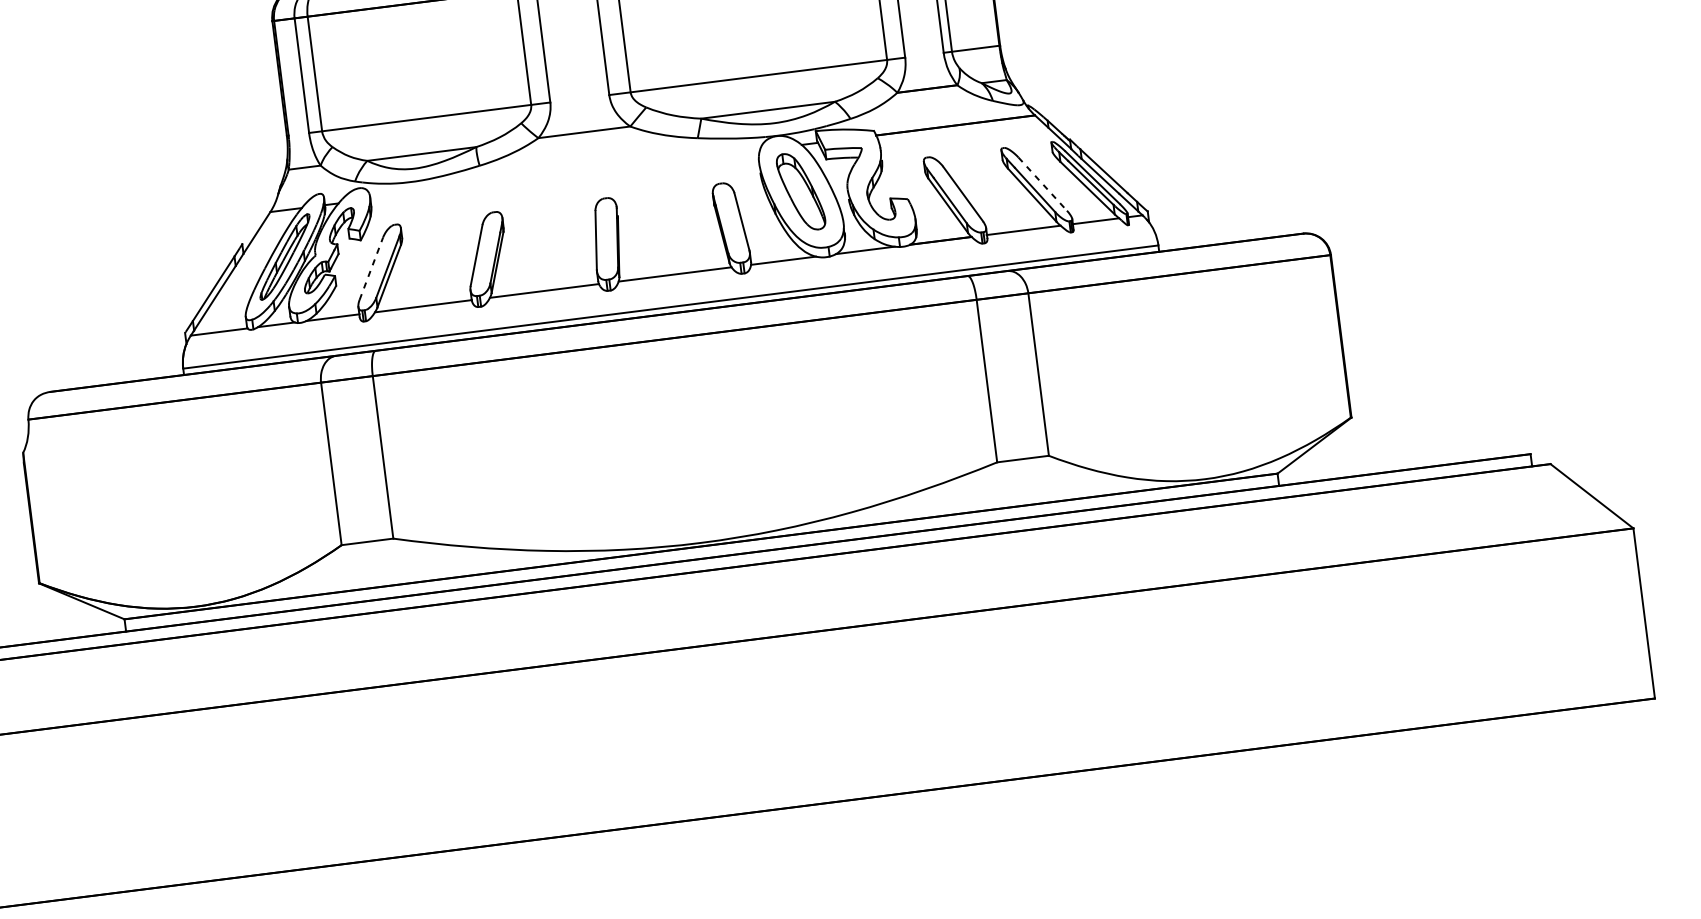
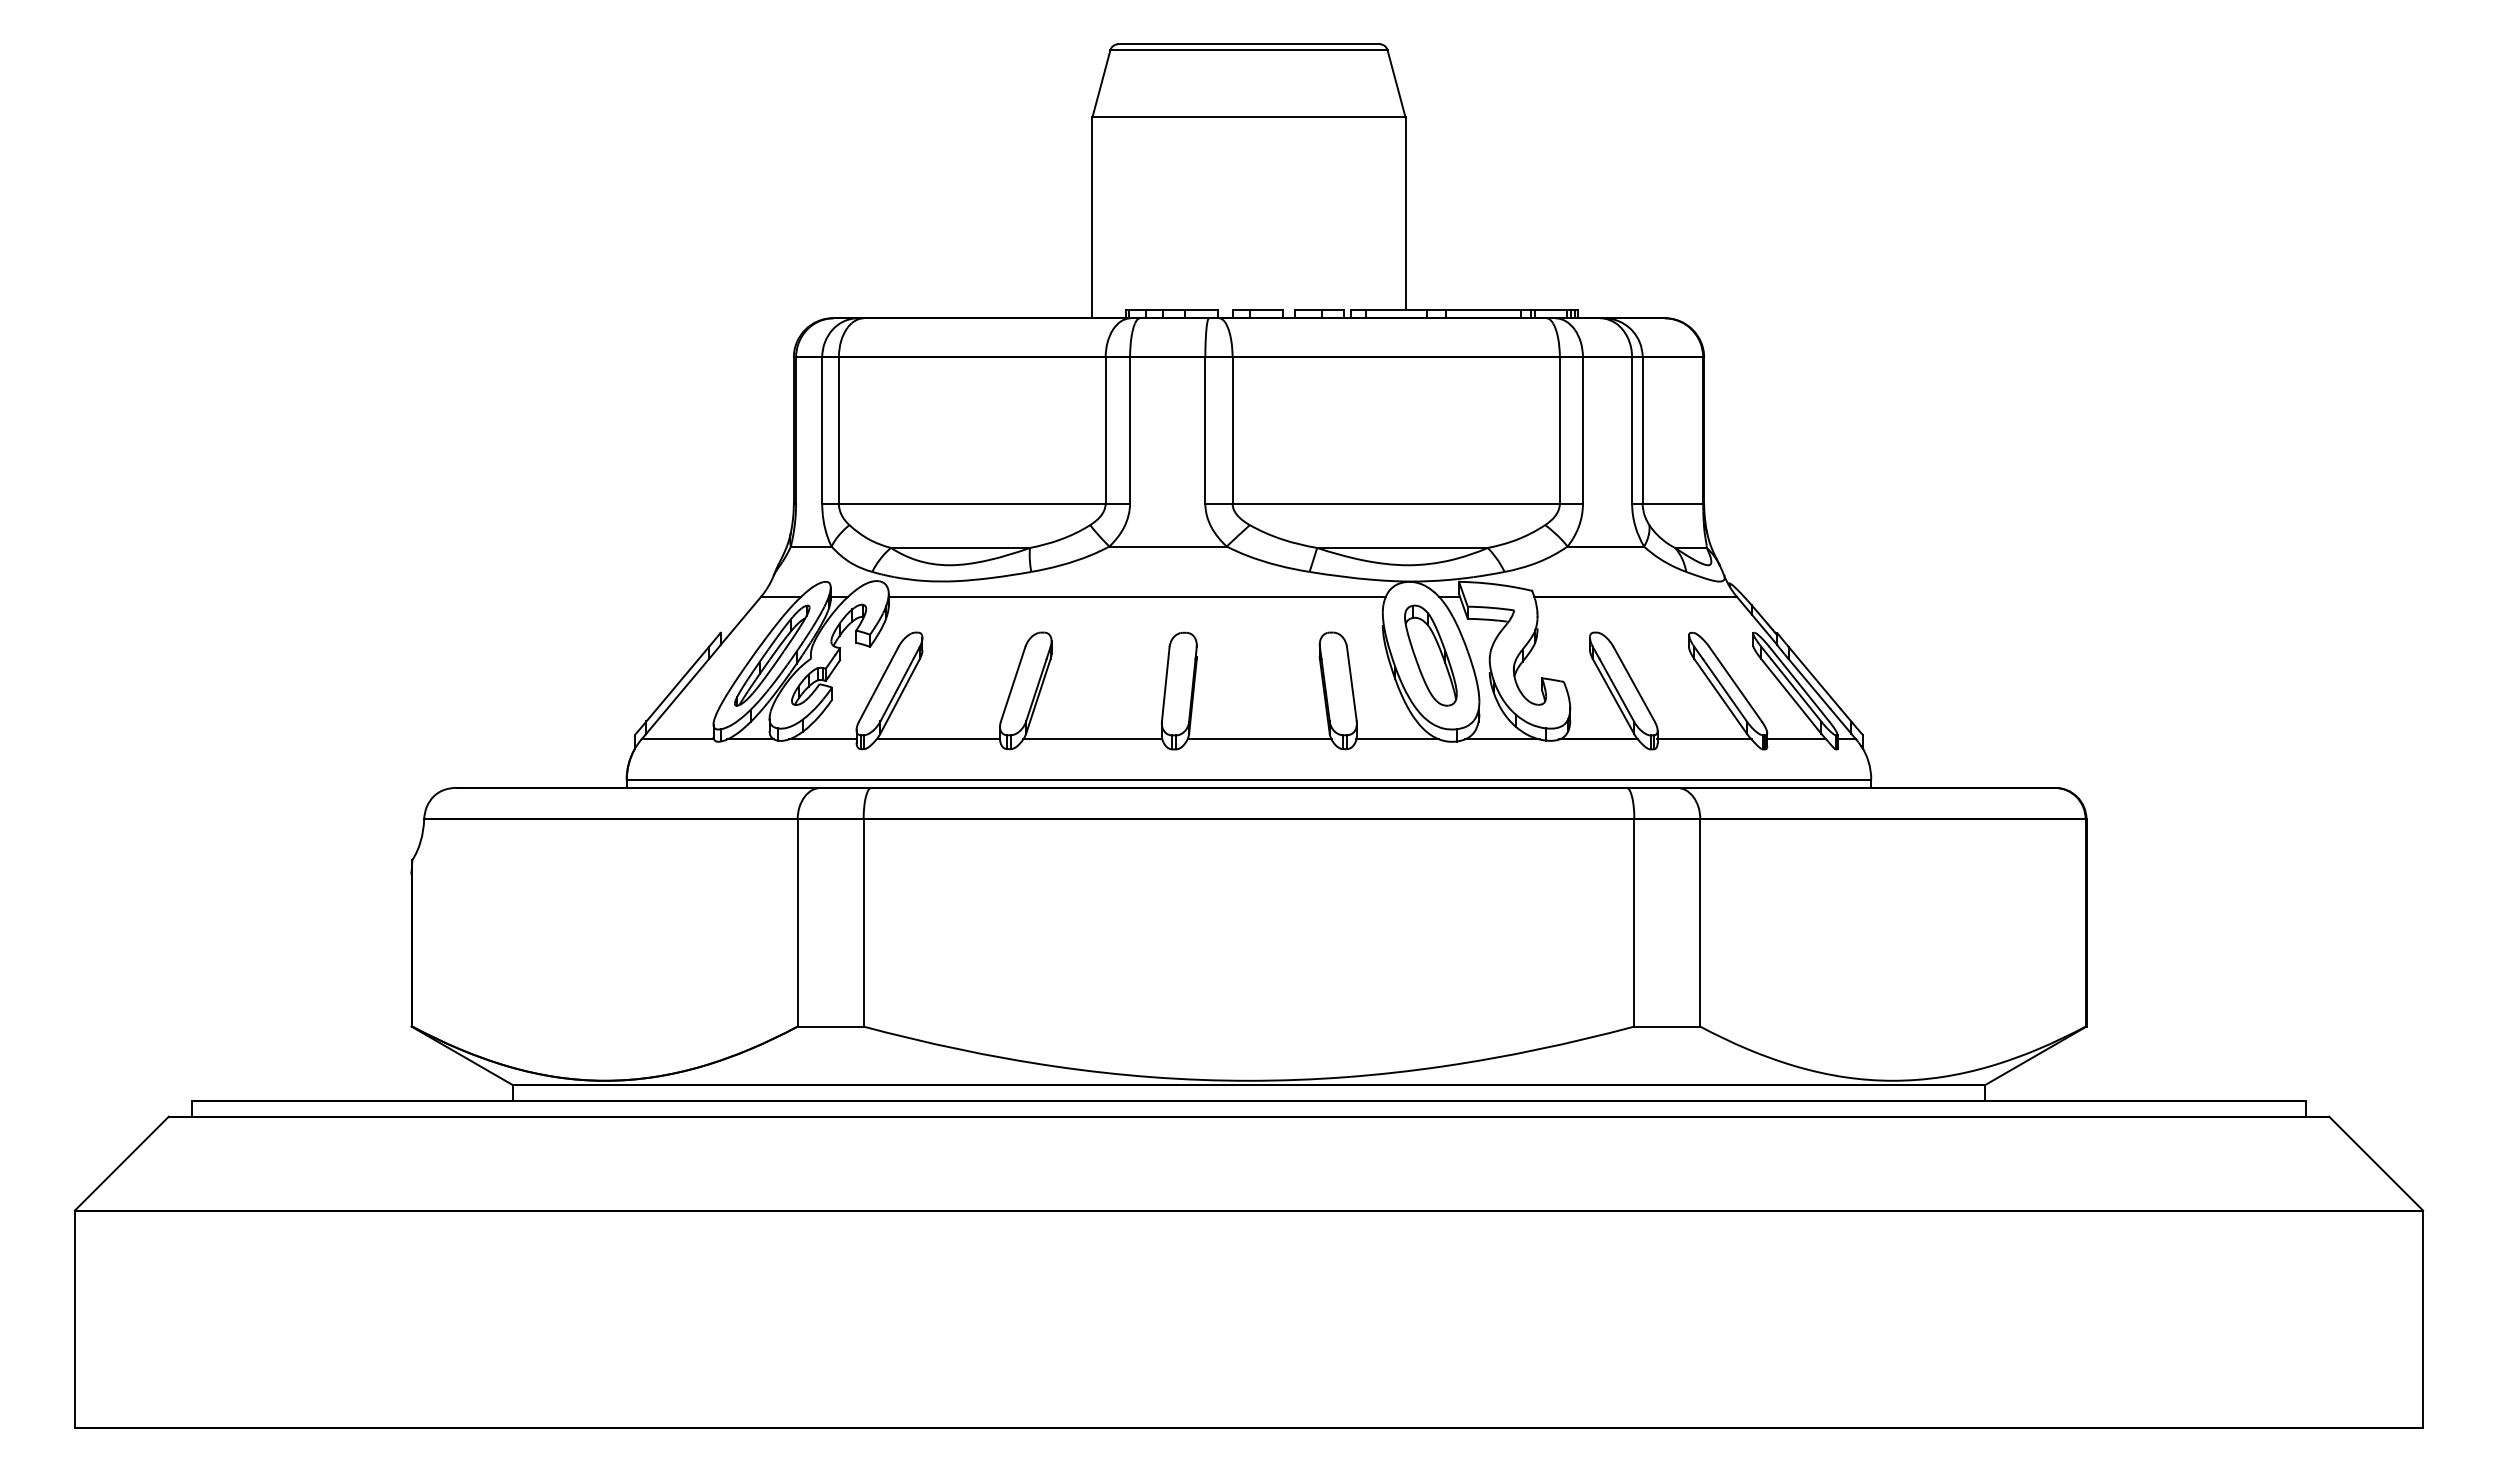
line: (564, 174) -> (1136, 596), added
line: (1042, 184) -> (1735, 684), dashed -> solid
line: (371, 268) -> (879, 683), dashed -> solid

